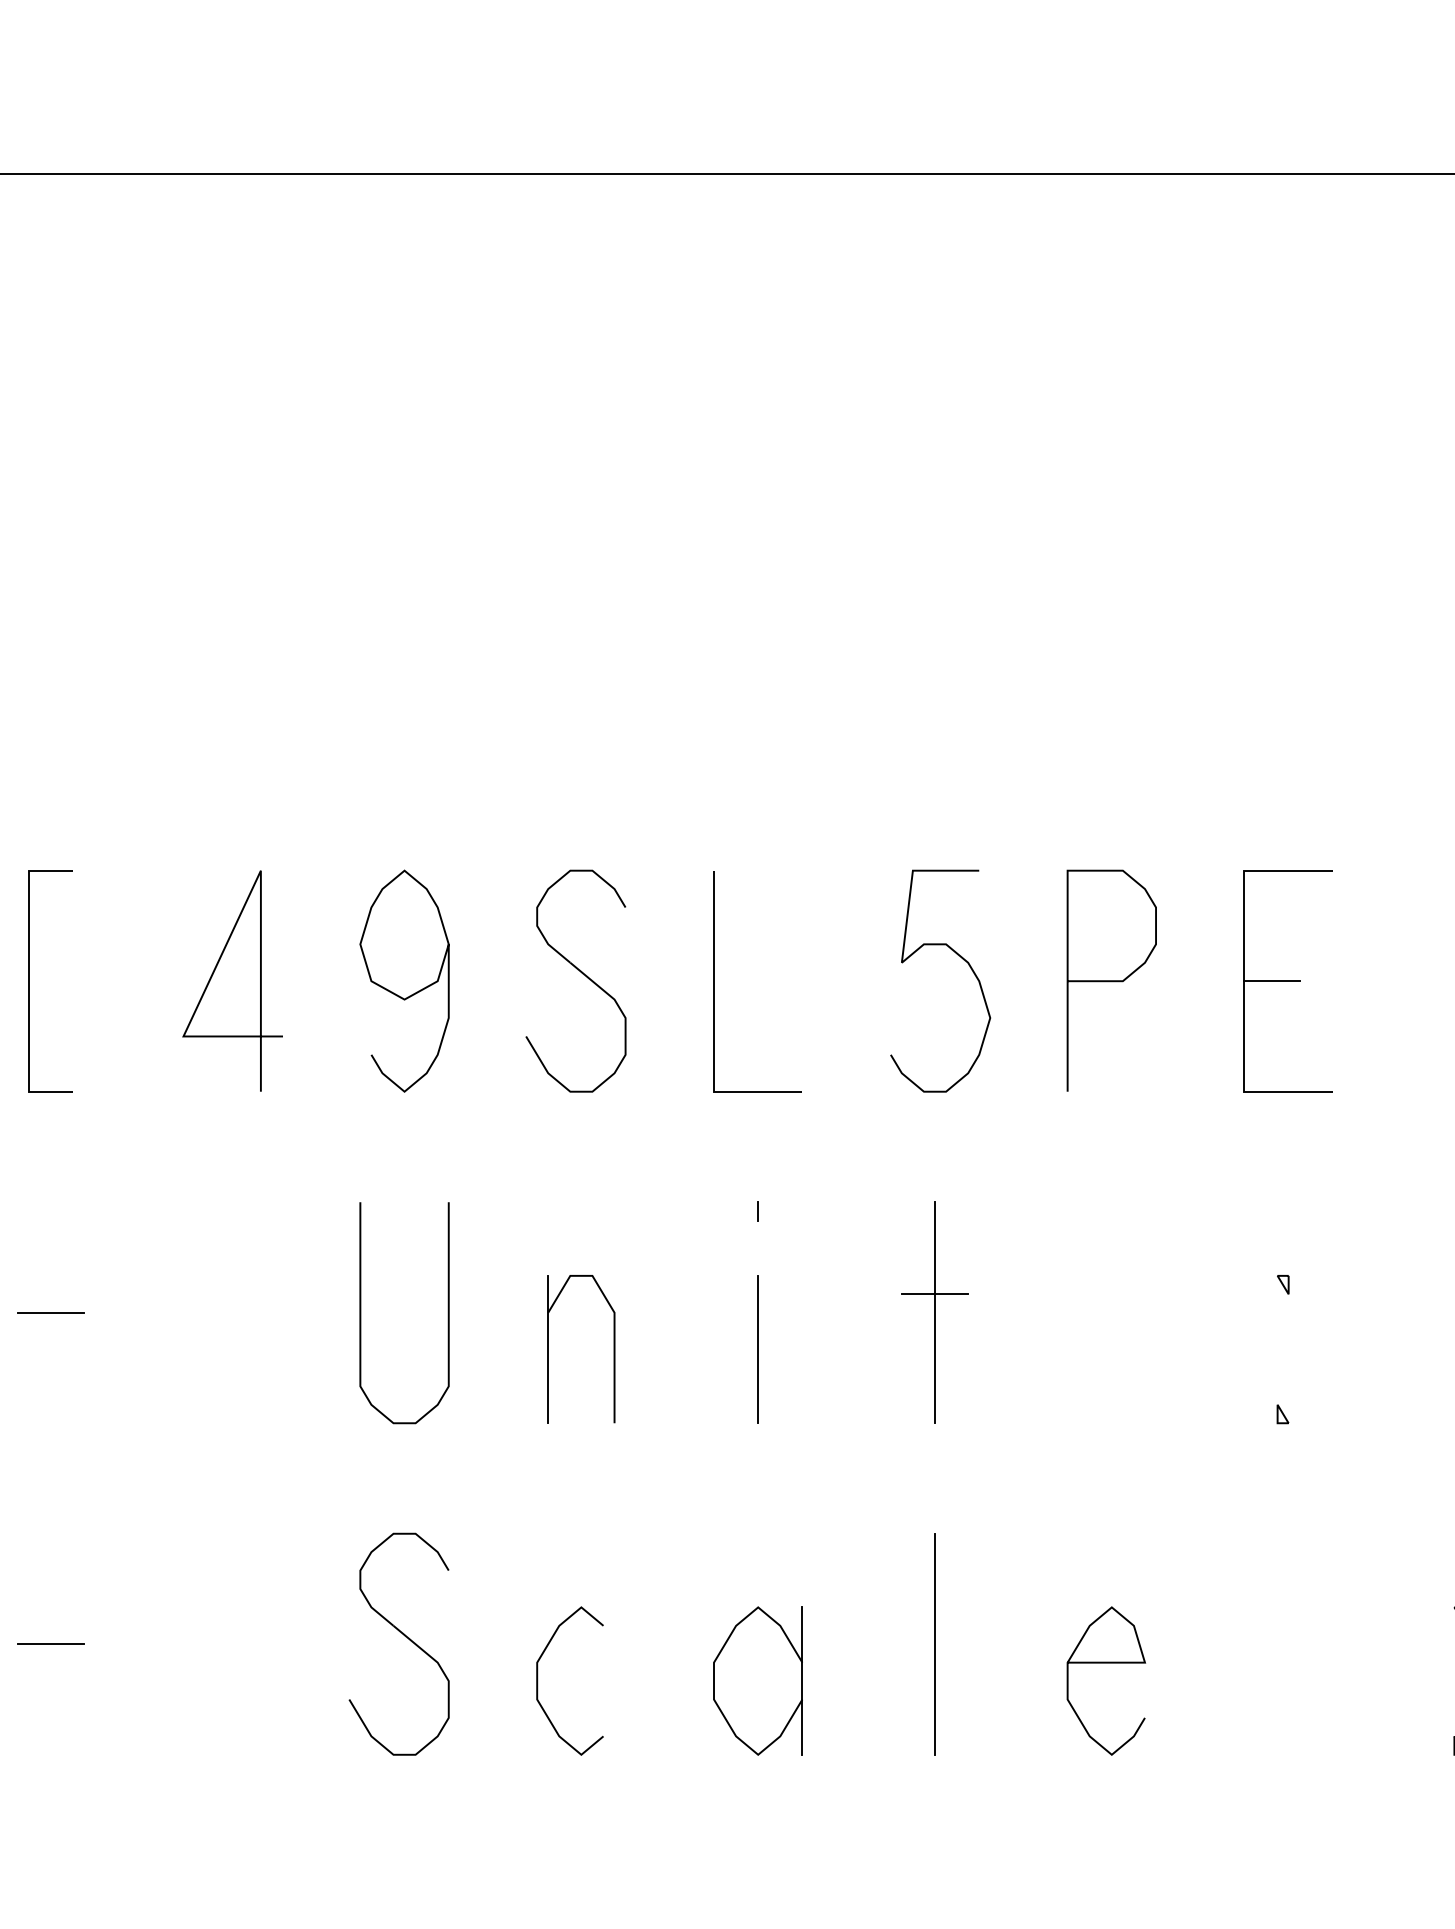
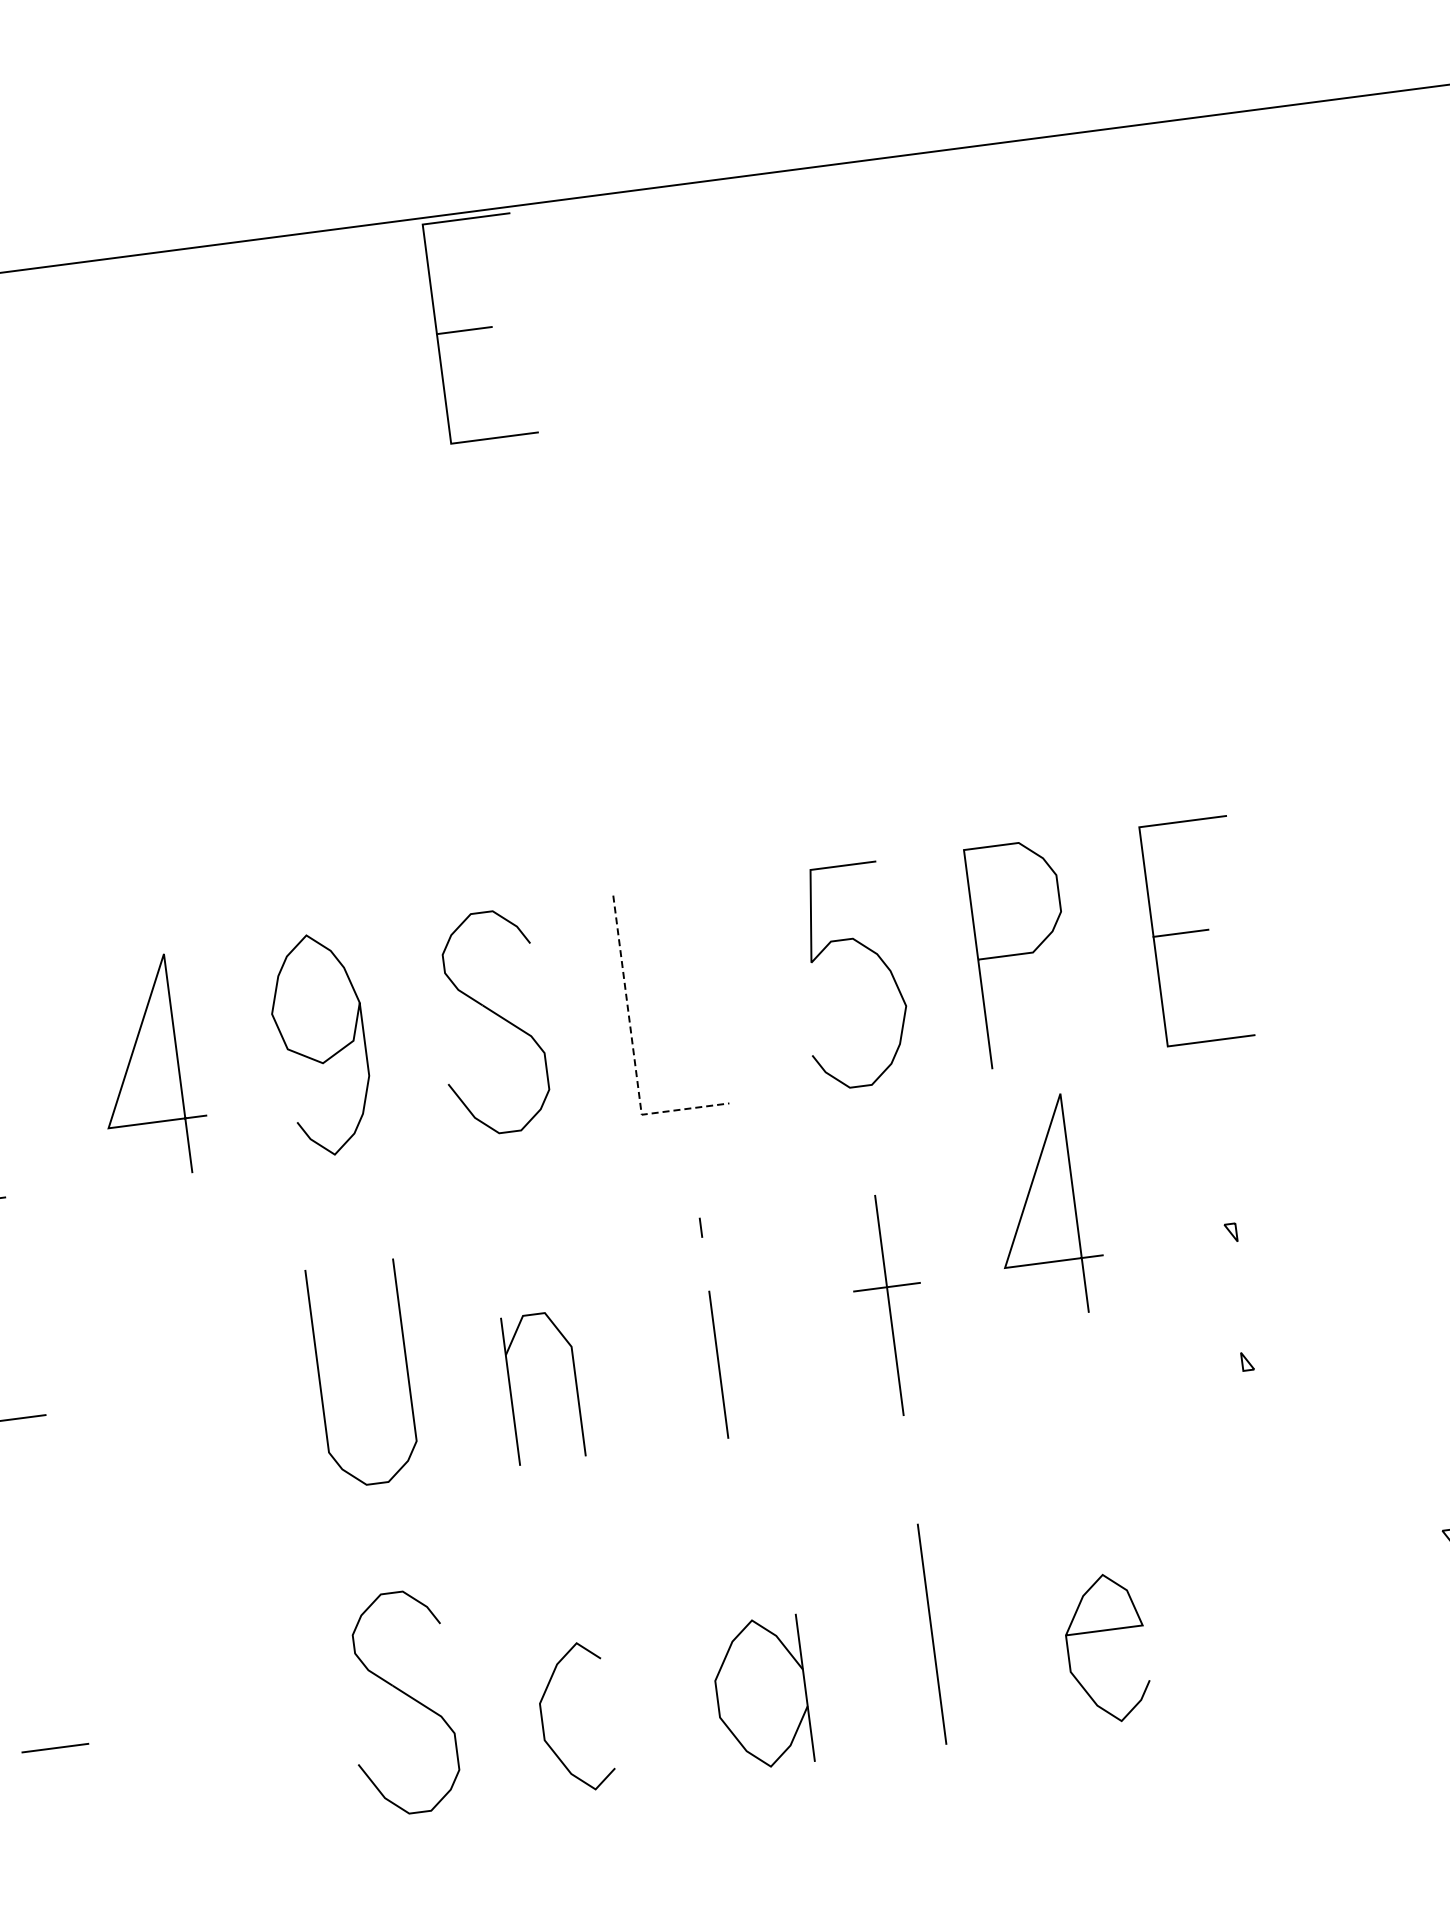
part: (654, 291) -> (479, 328), added
line: (714, 1026) -> (633, 1050), solid -> dashed
line: (1085, 1226) -> (1027, 1200), added

